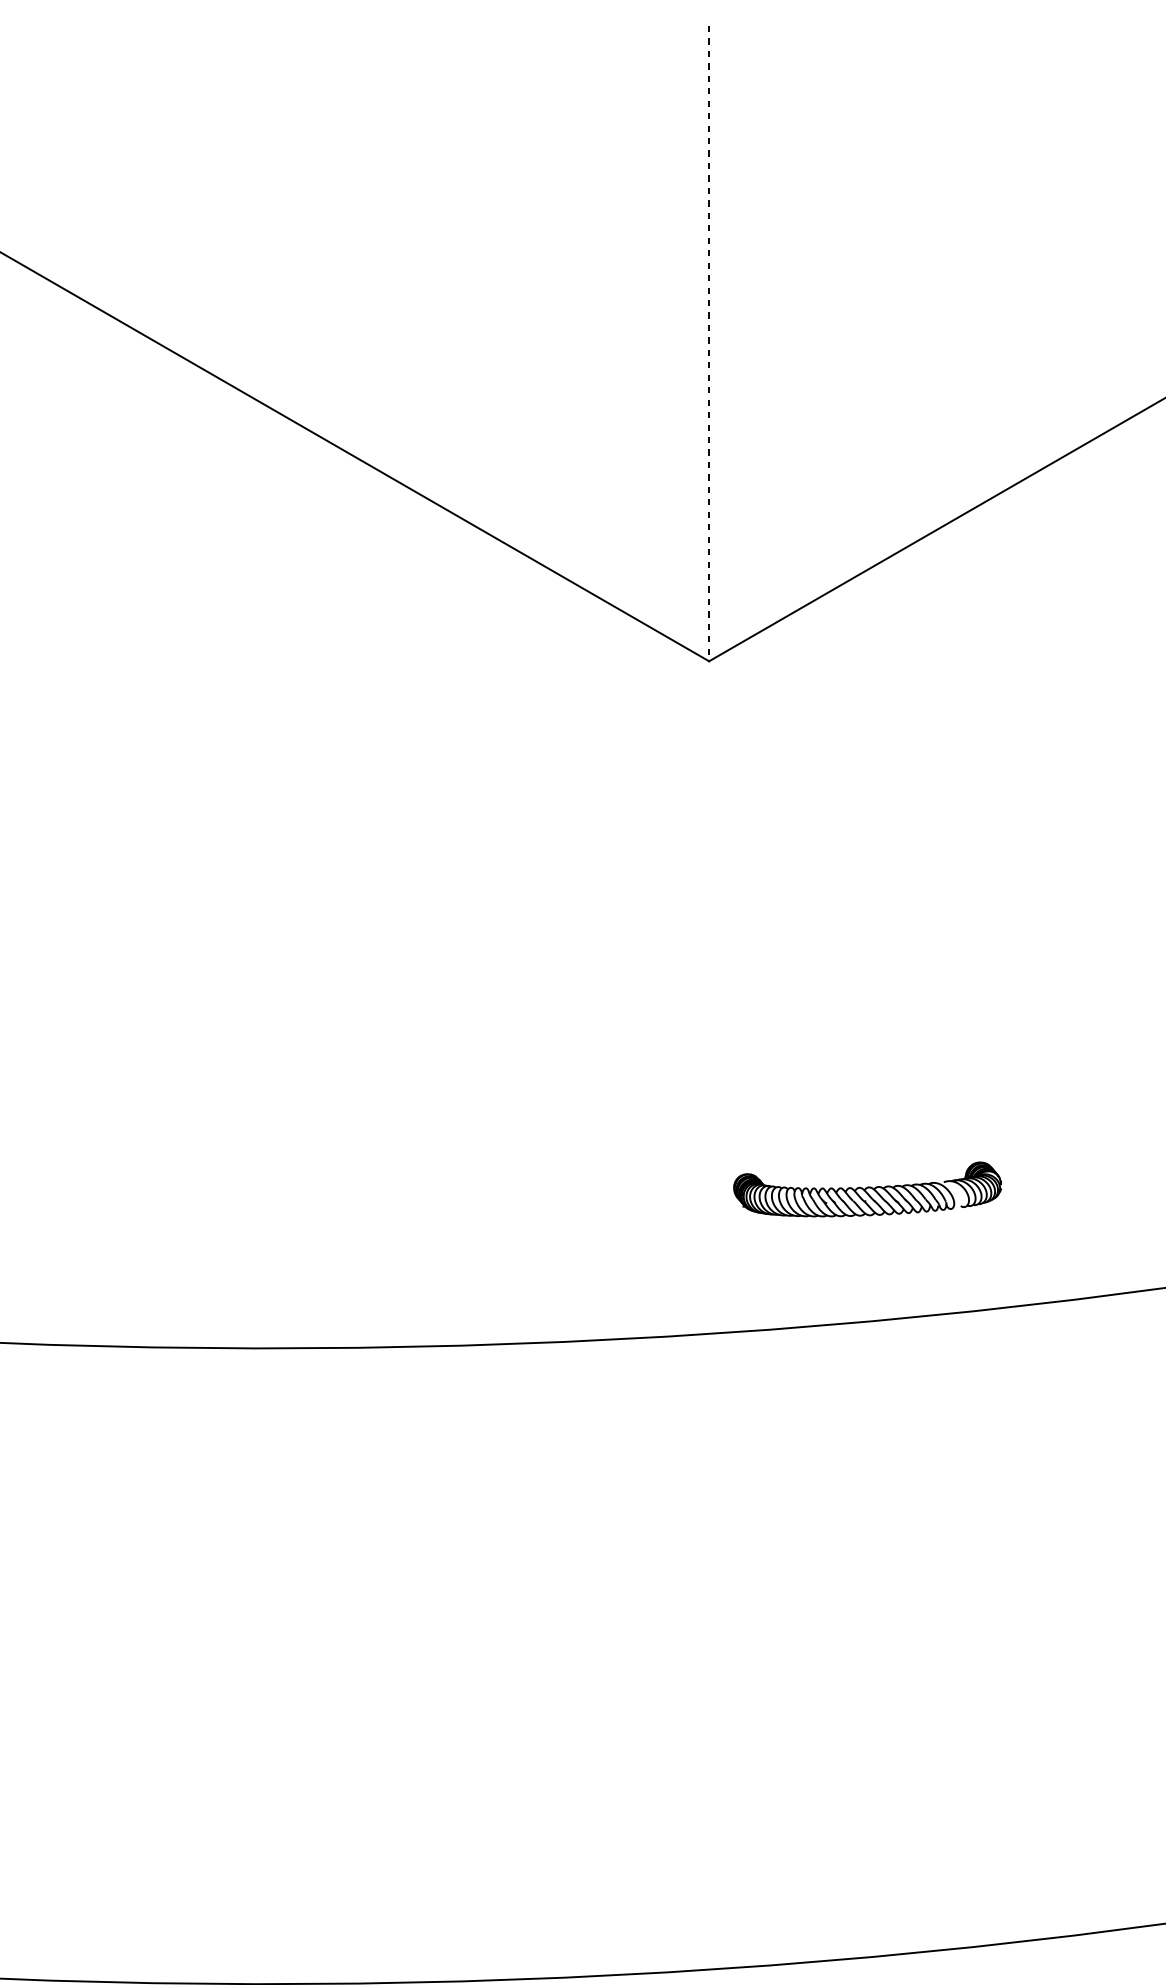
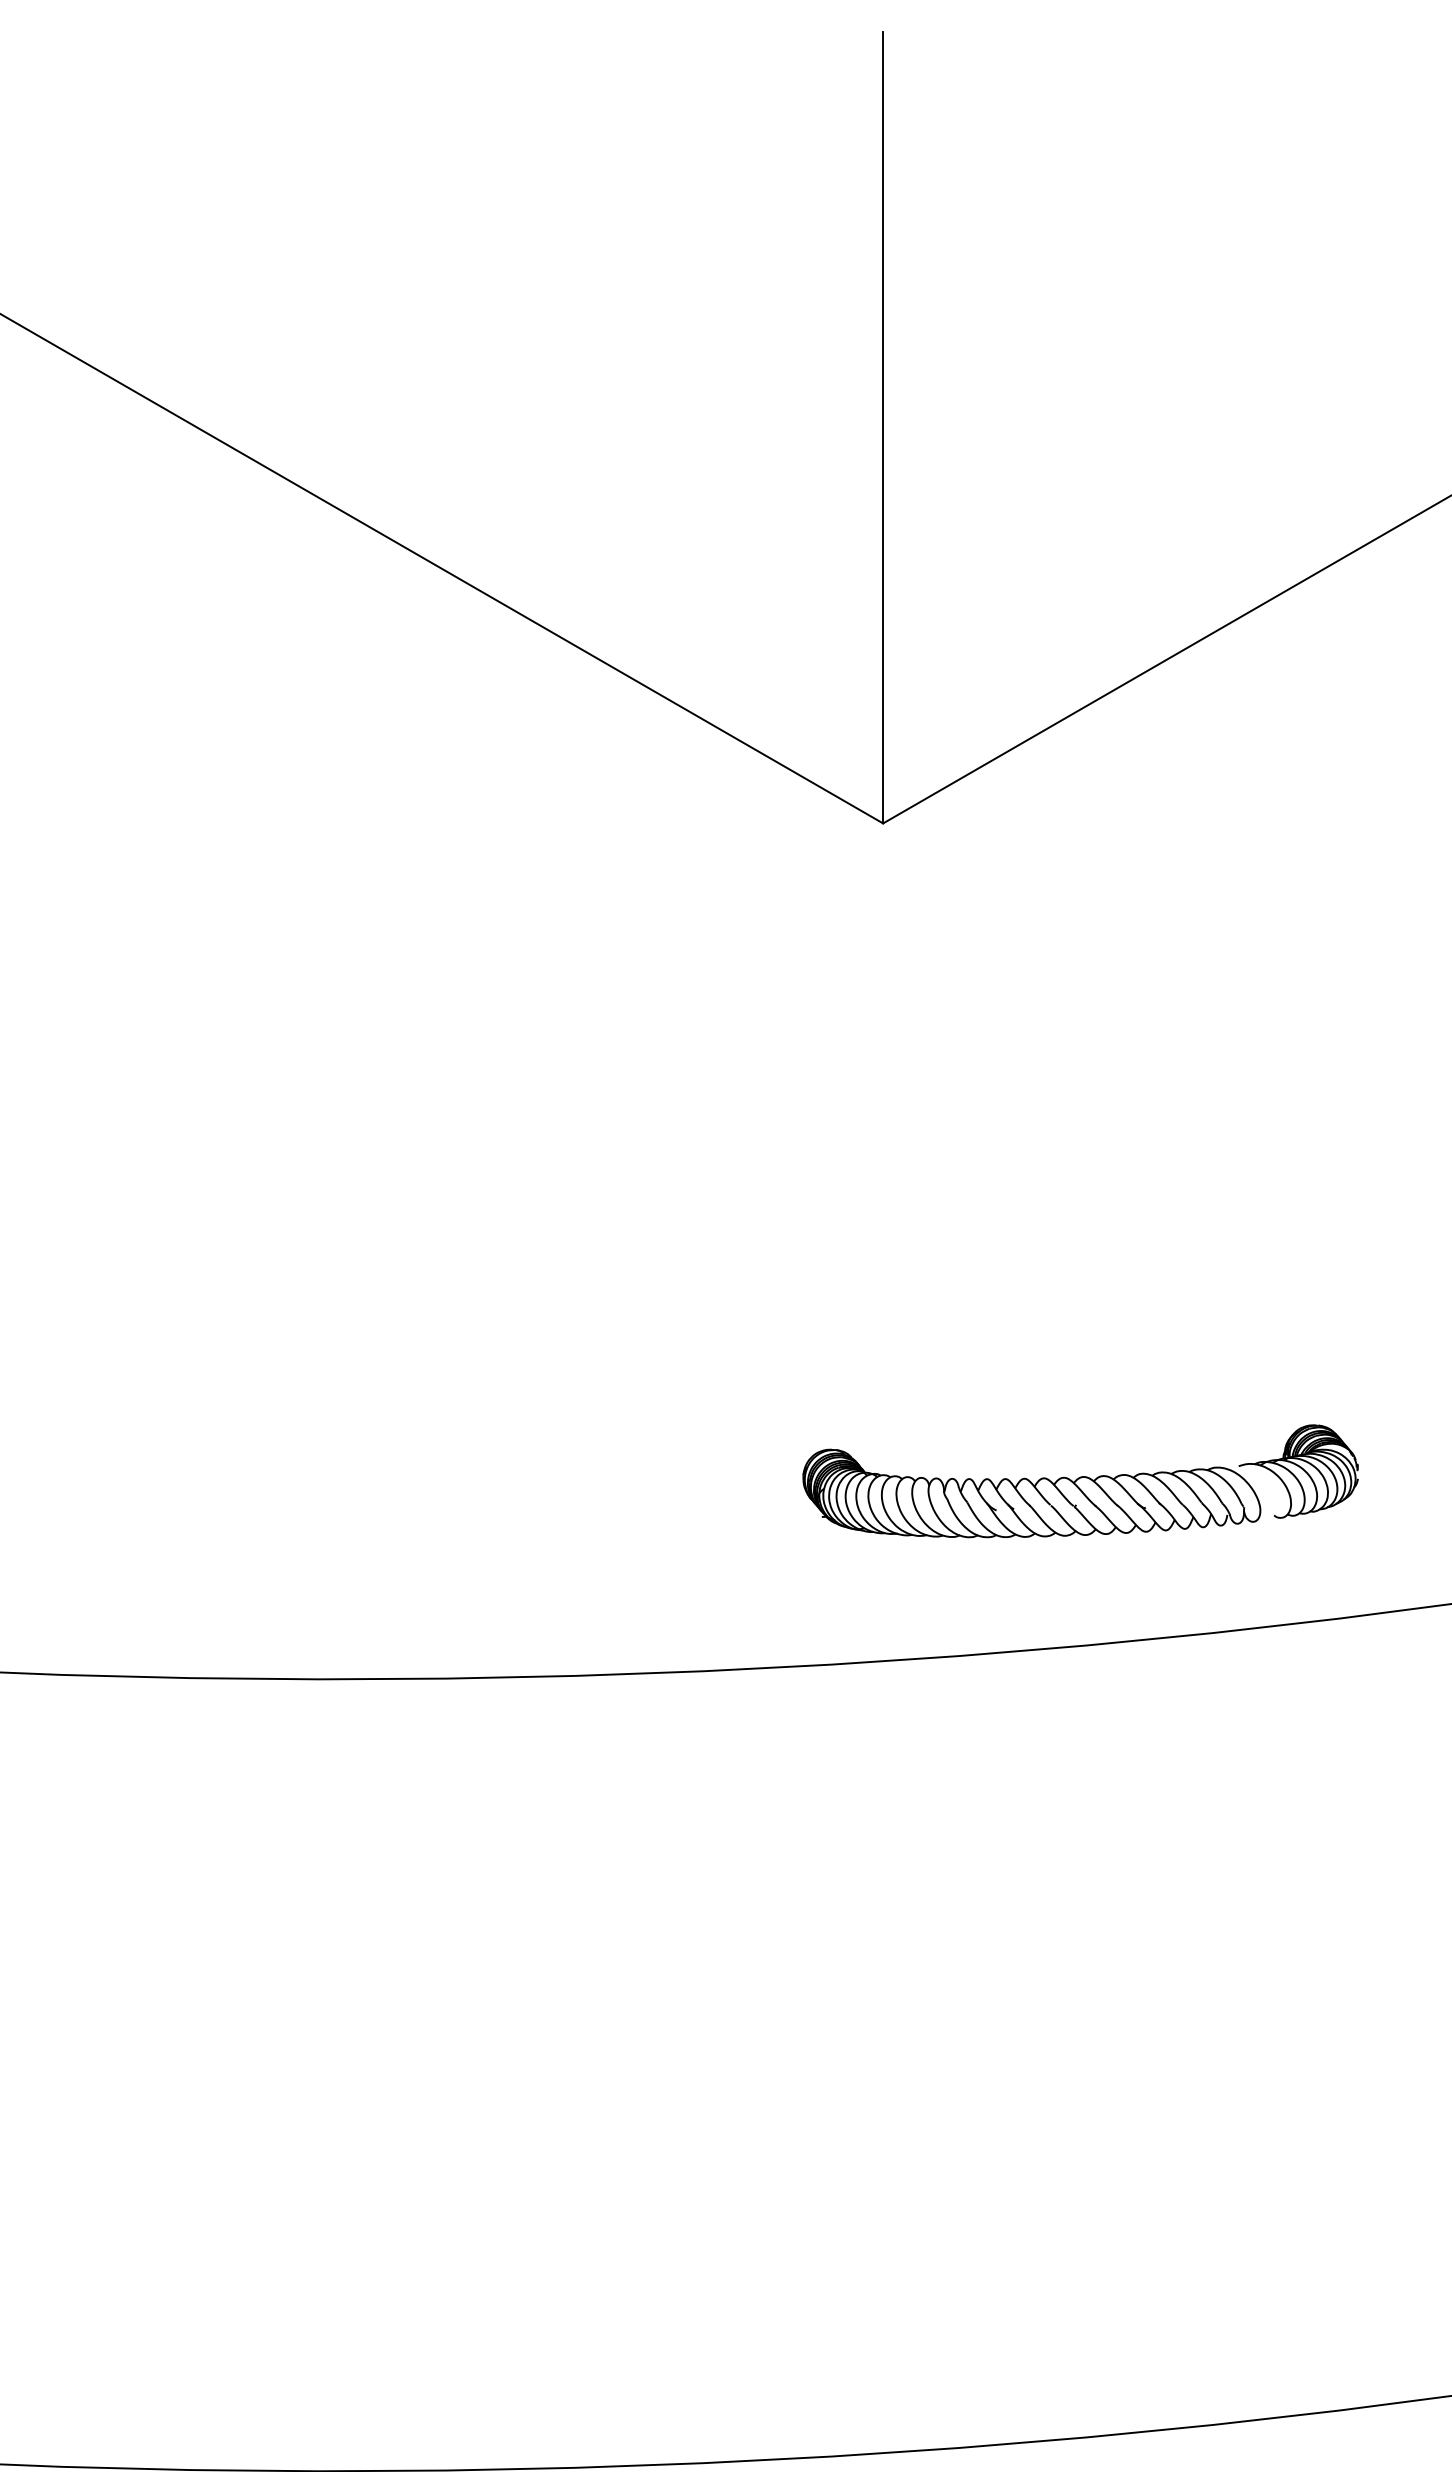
line: (709, 343) -> (883, 427), dashed -> solid
part: (867, 1189) -> (1080, 1481), size x1.67

